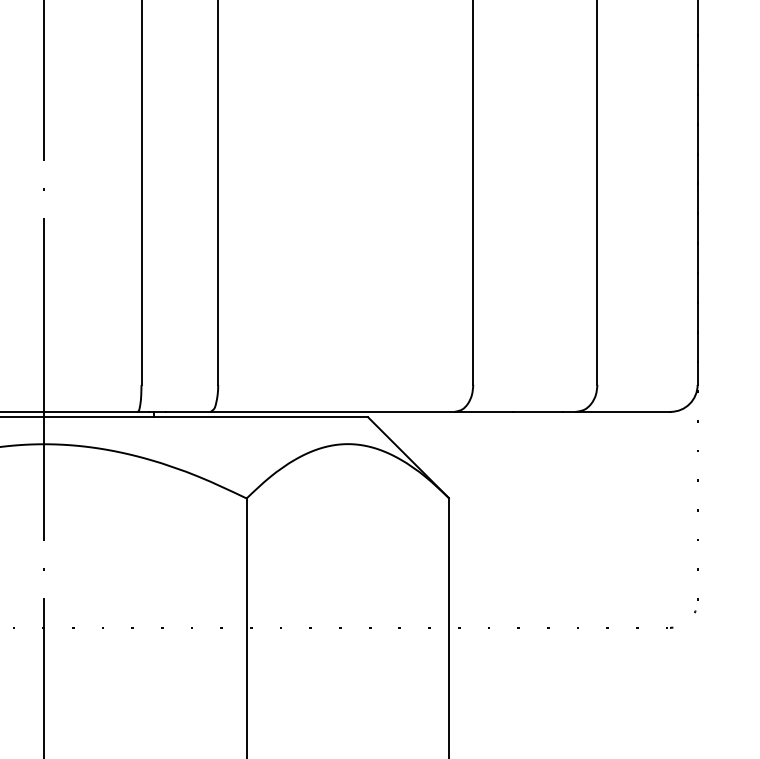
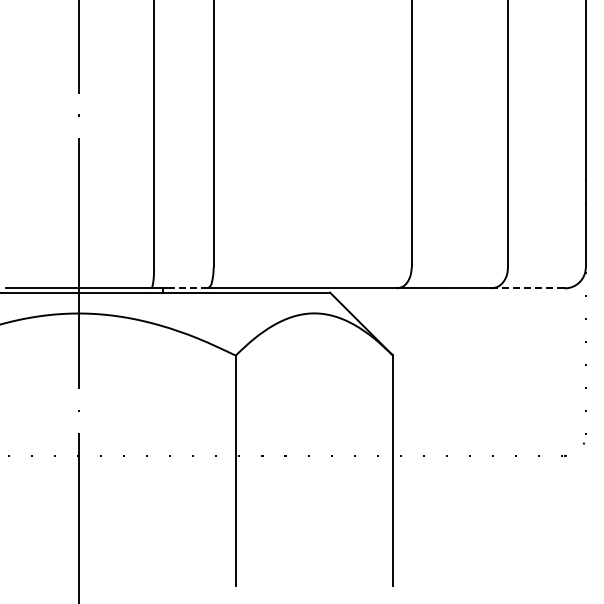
line: (188, 412) -> (190, 288), solid -> dashed
line: (622, 412) -> (527, 288), solid -> dashed

